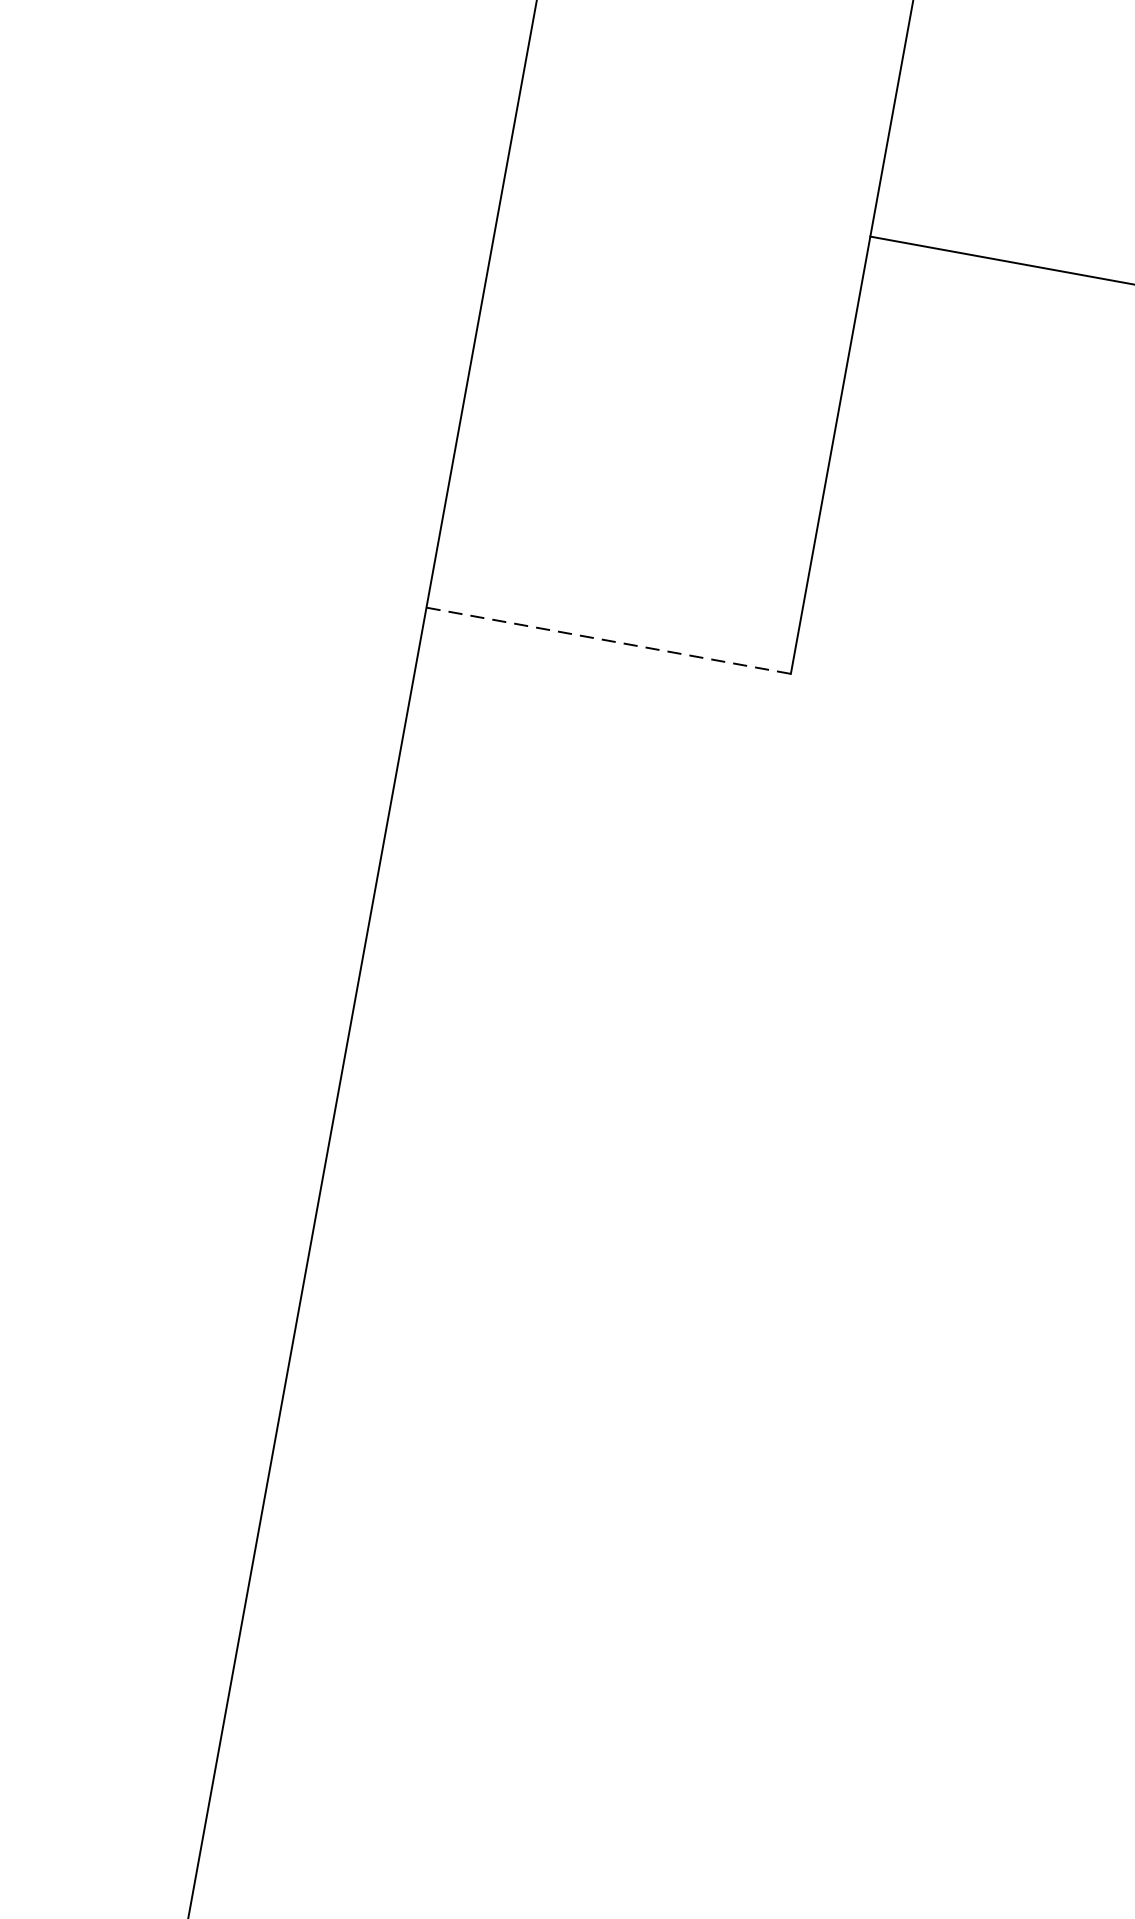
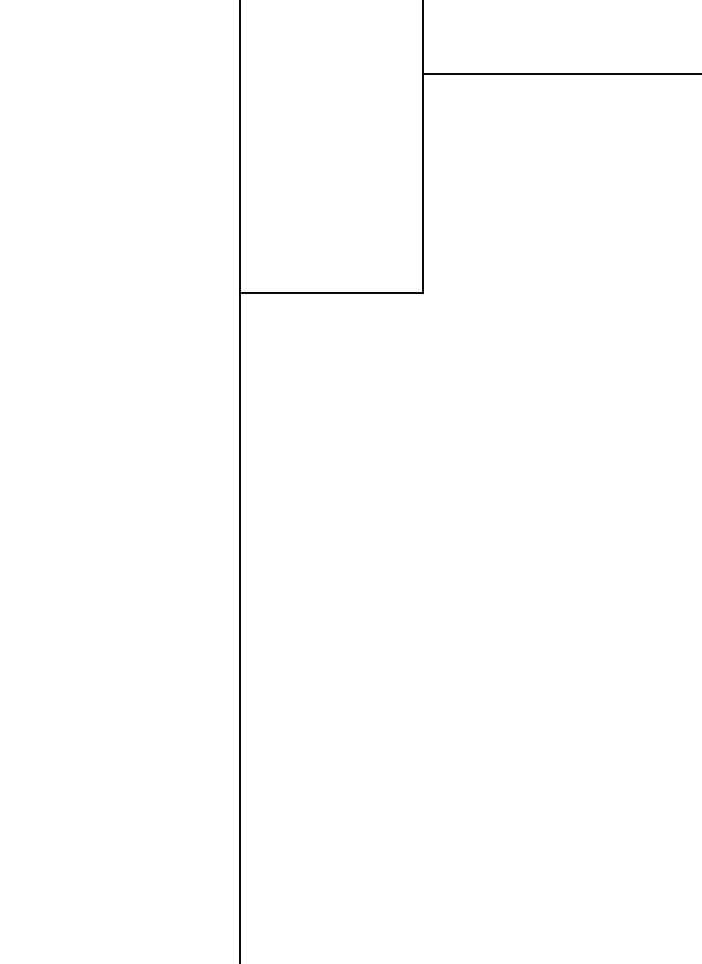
line: (608, 640) -> (331, 293), dashed -> solid

